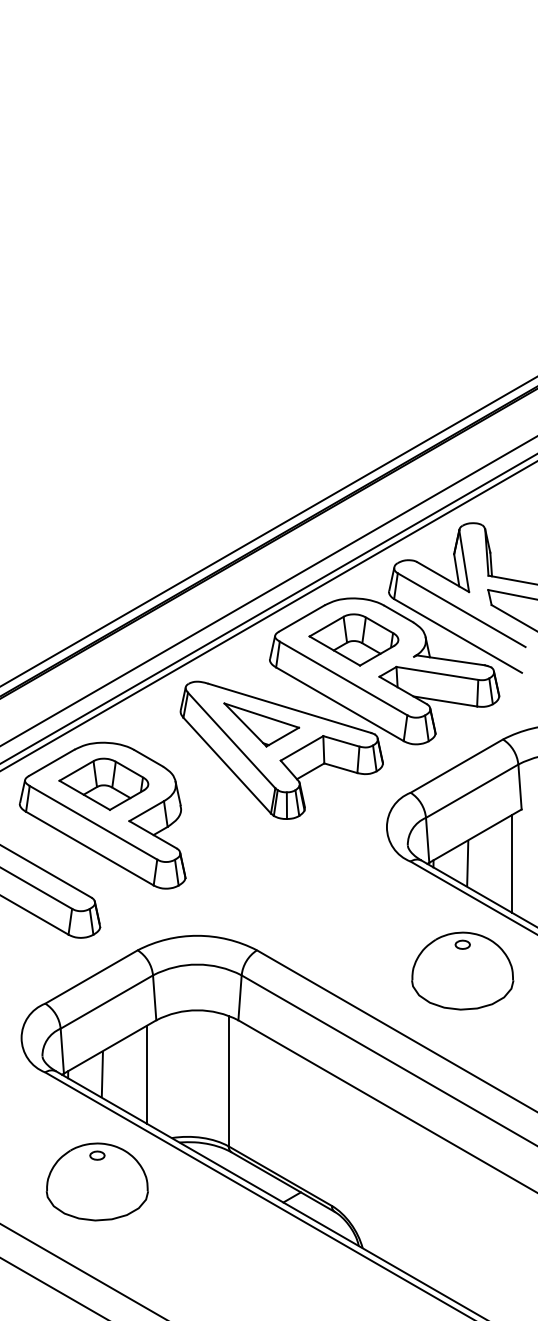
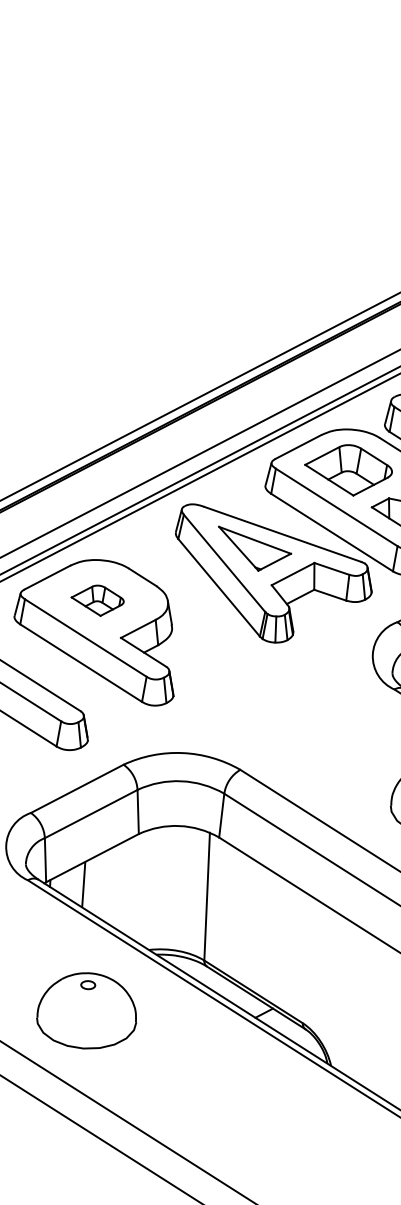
part: (103, 783) -> (97, 599), size x0.6
line: (146, 1074) -> (126, 886), removed
part: (96, 1181) -> (86, 1010), moved

